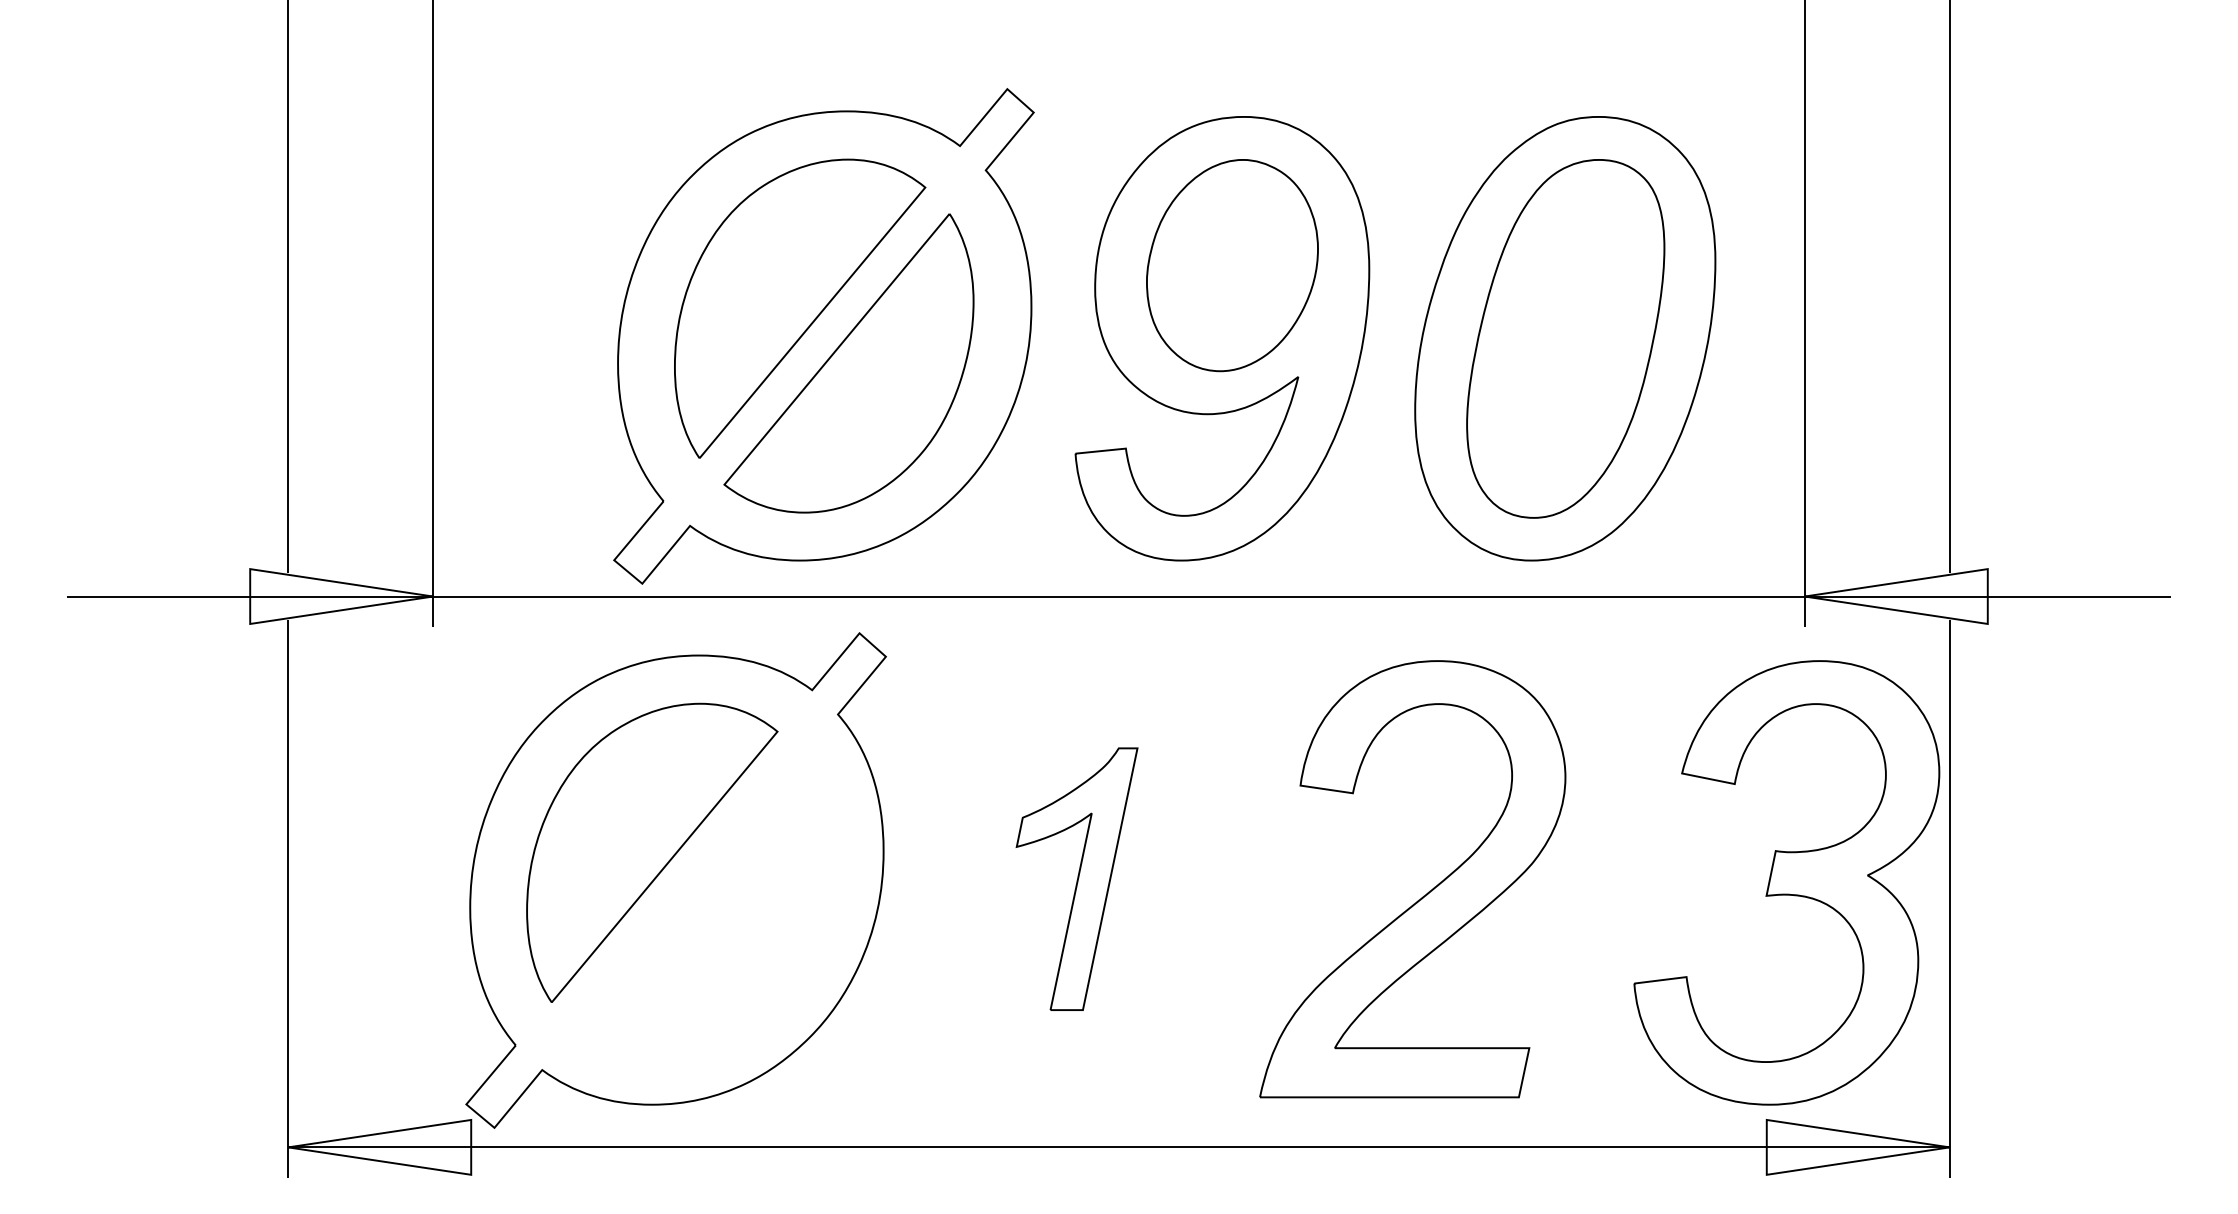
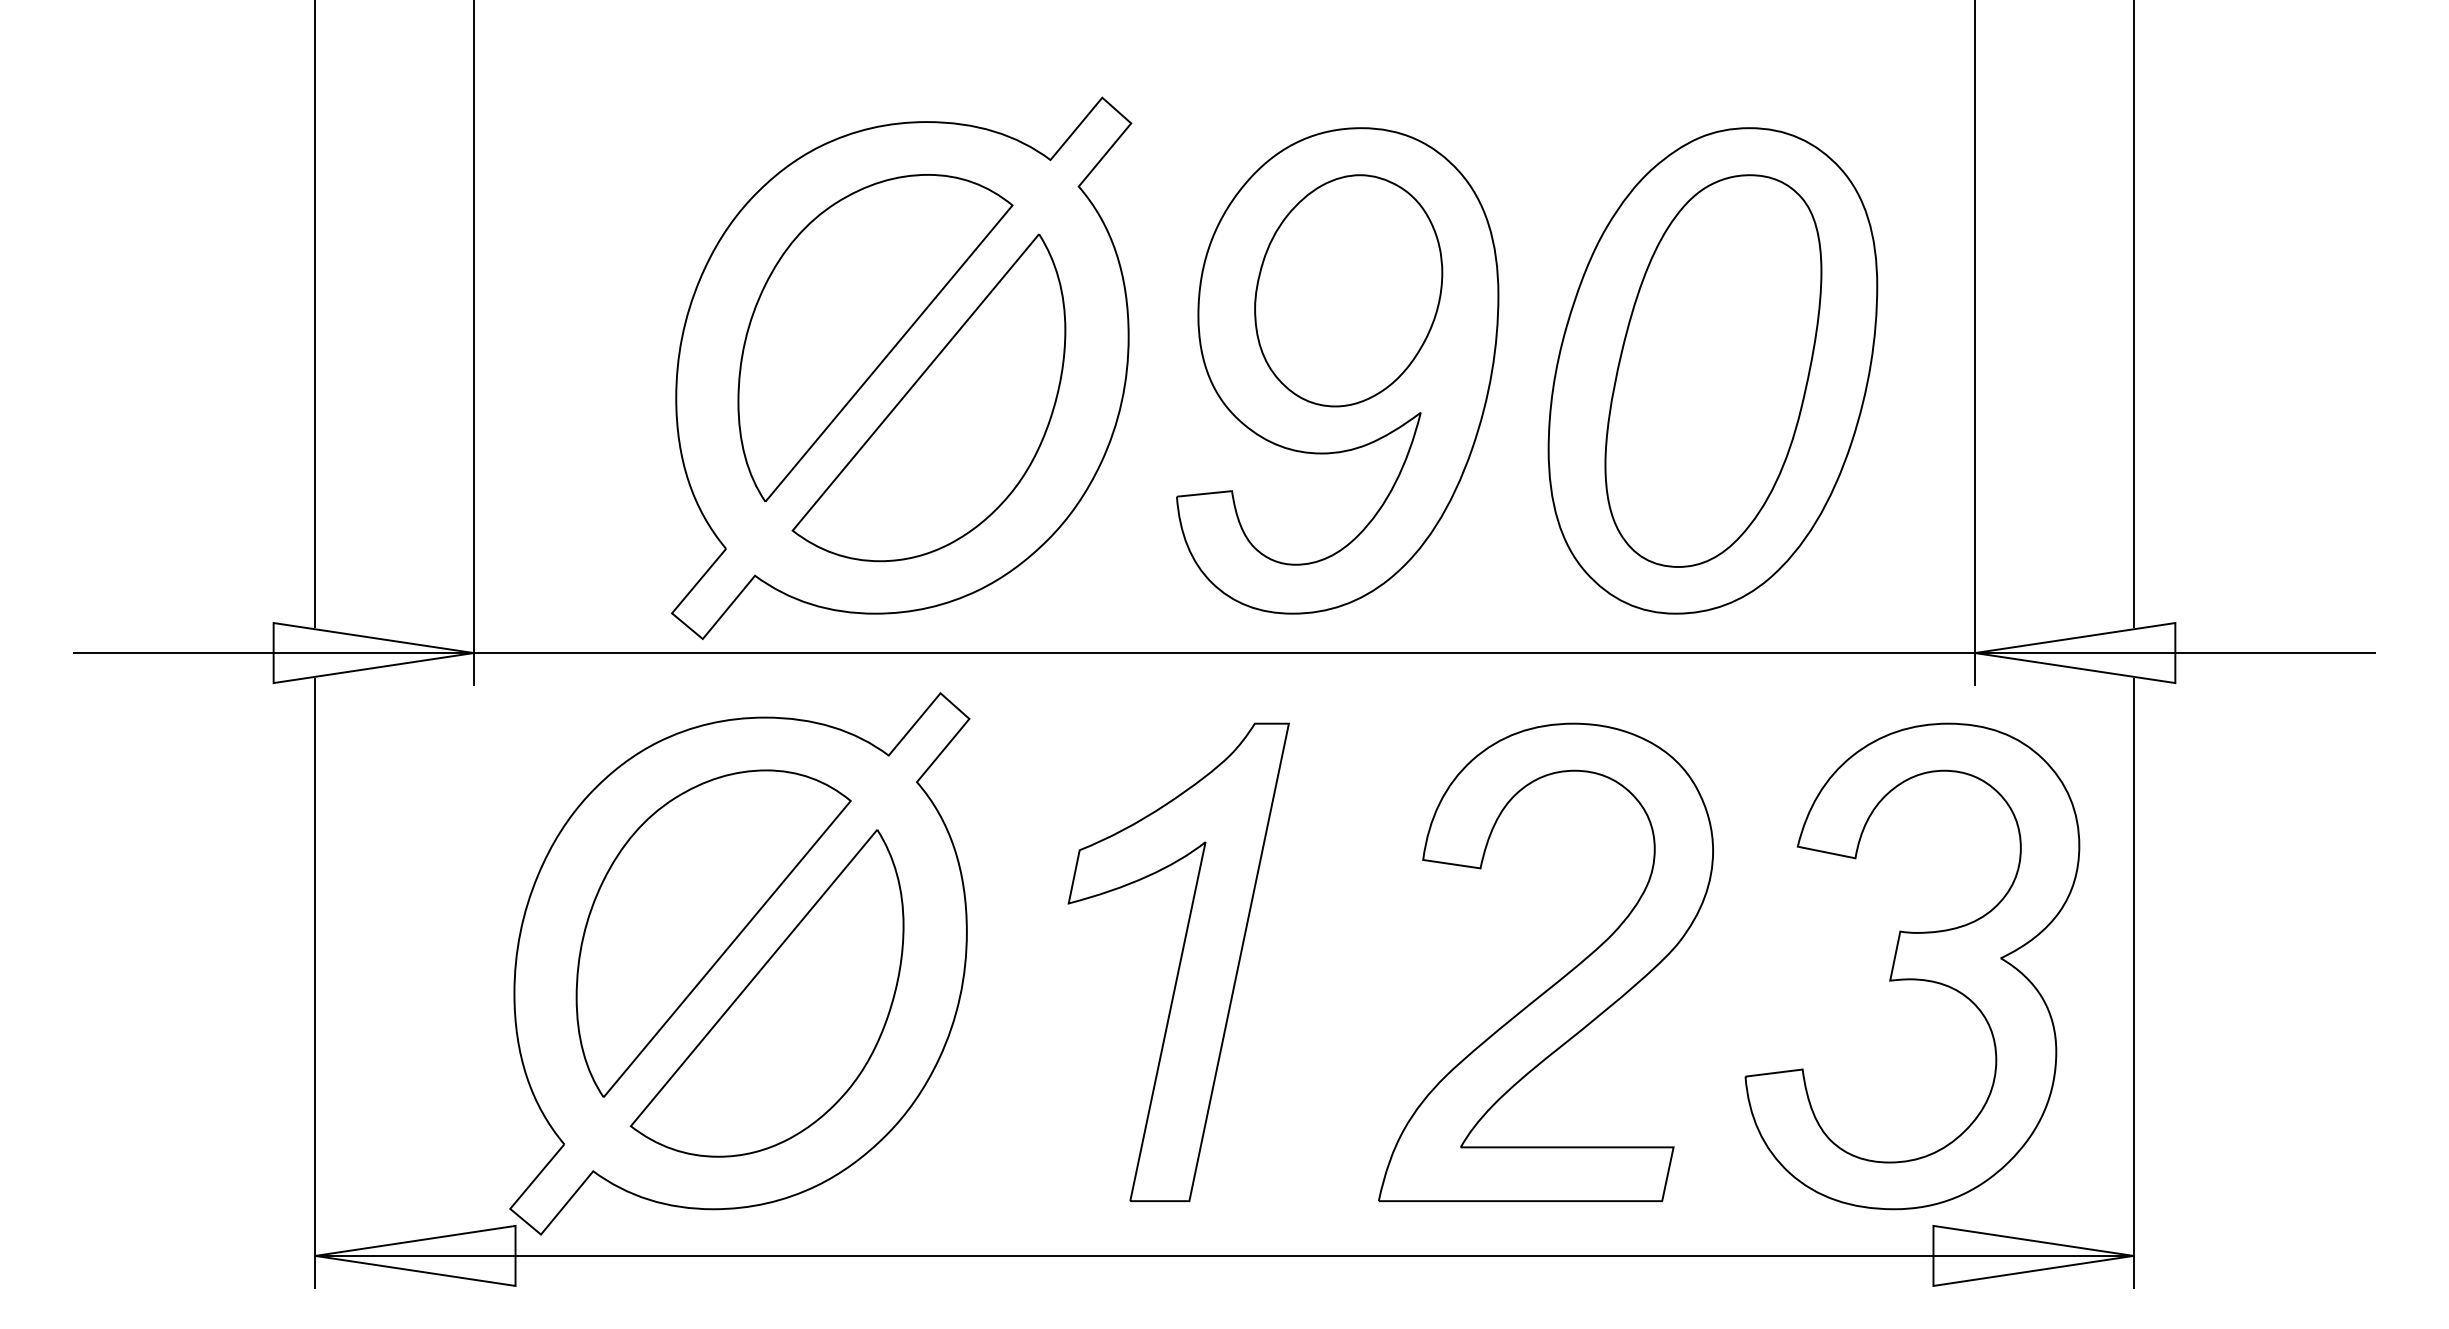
part: (1076, 879) -> (1178, 962), size x1.67
part: (1786, 882) -> (1912, 966), moved
part: (700, 907) -> (766, 993), added

